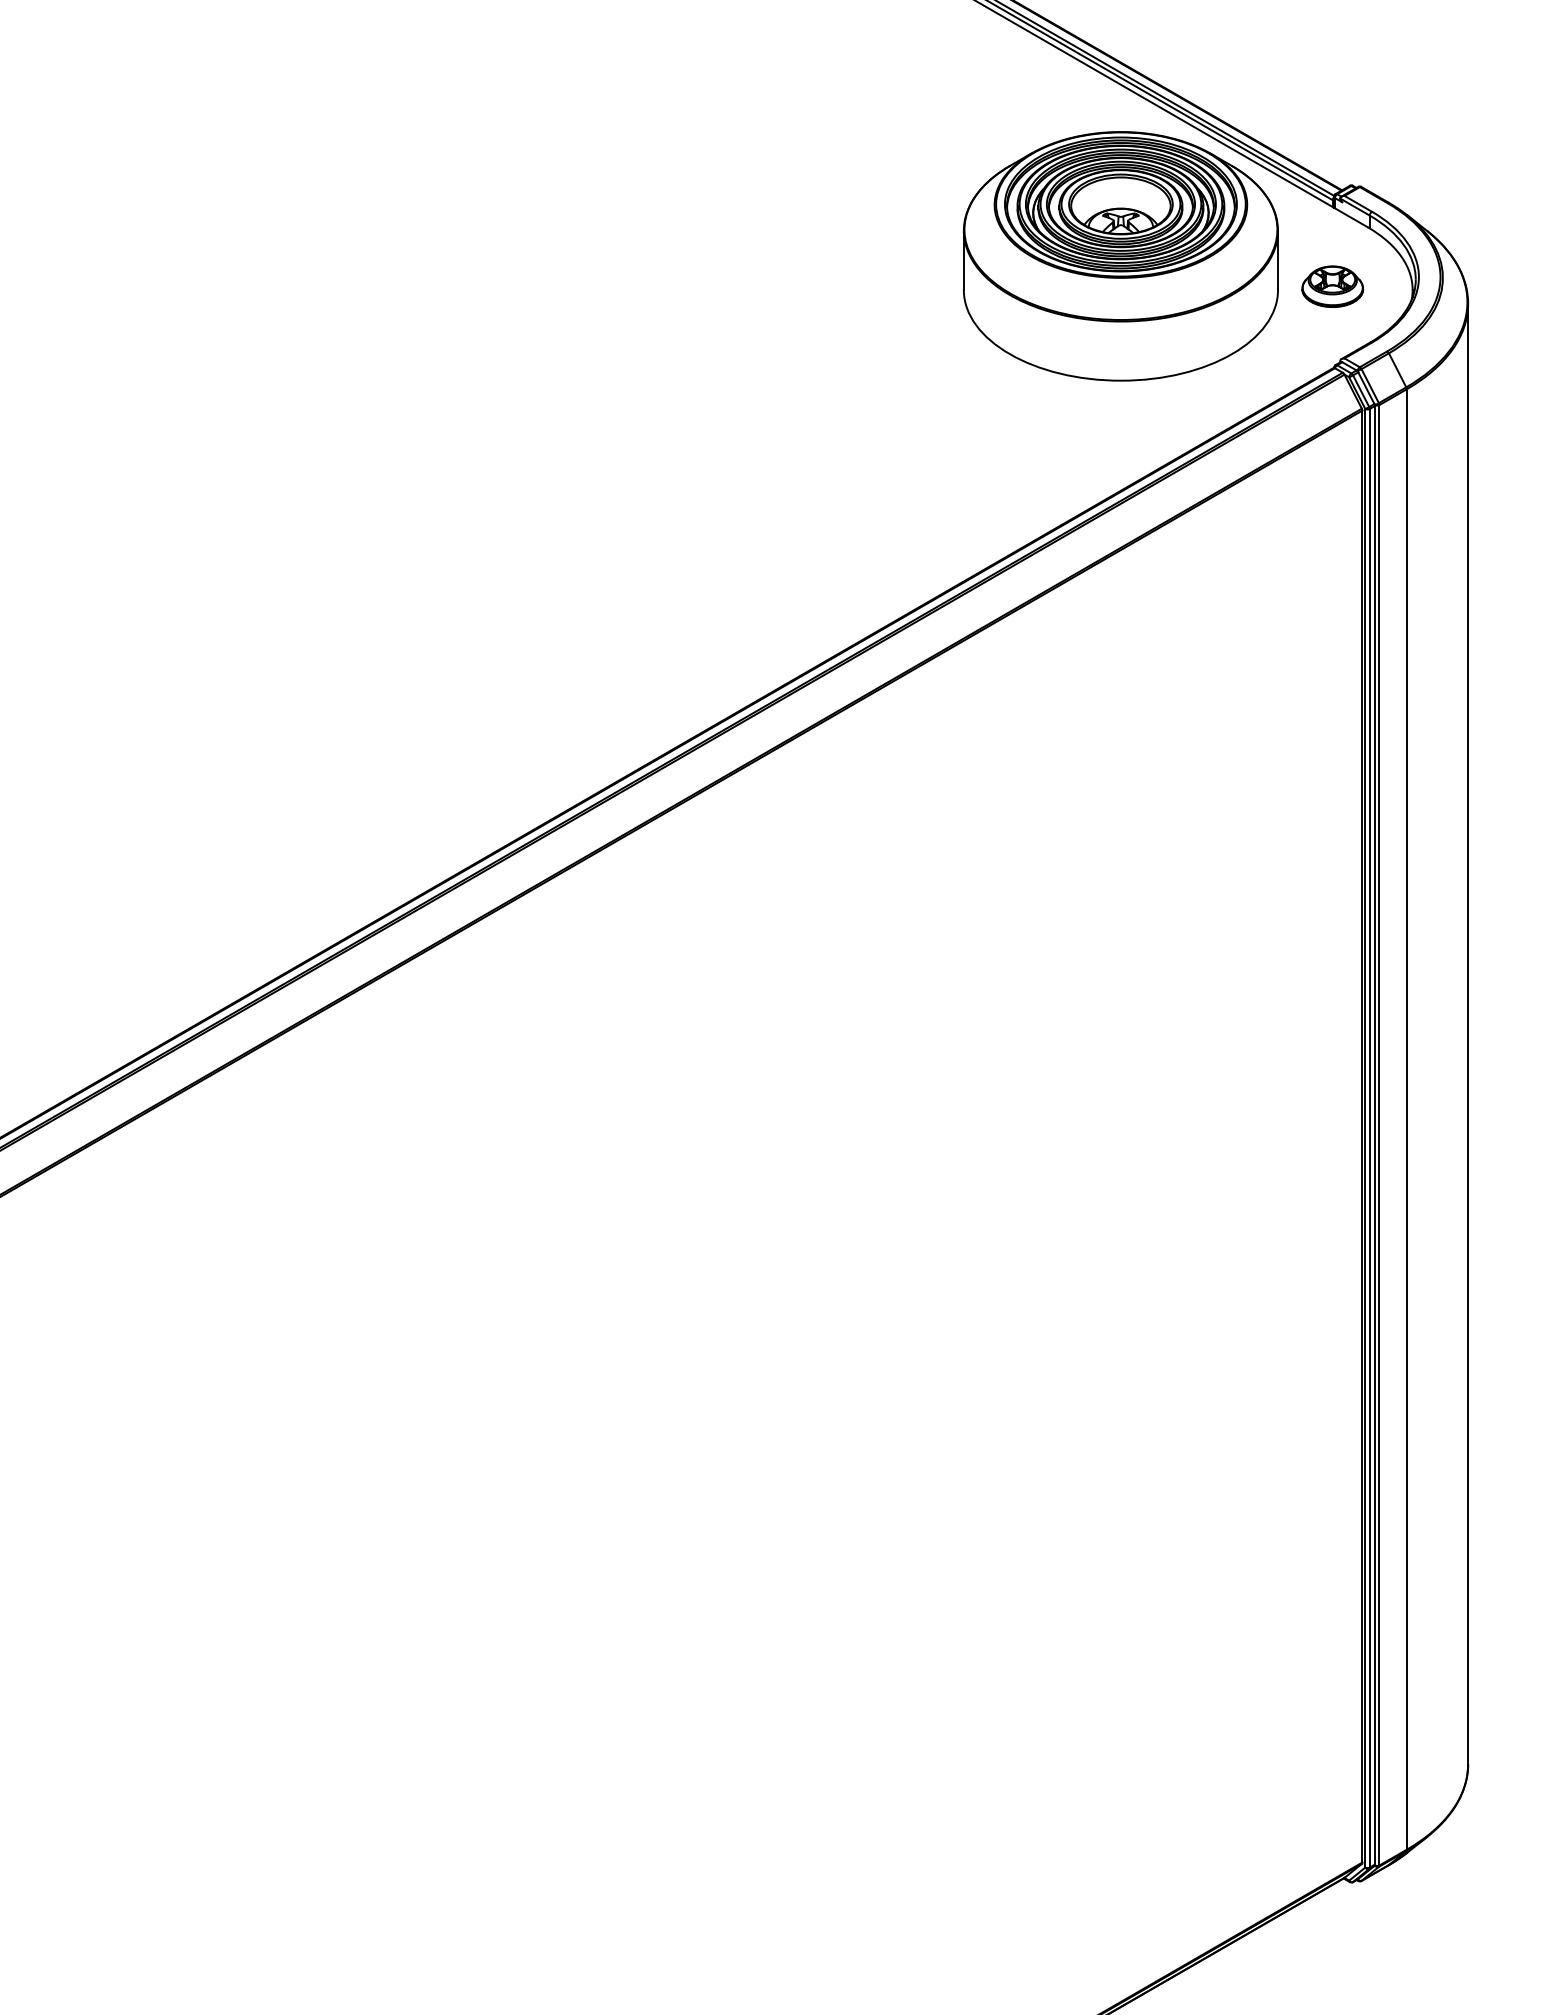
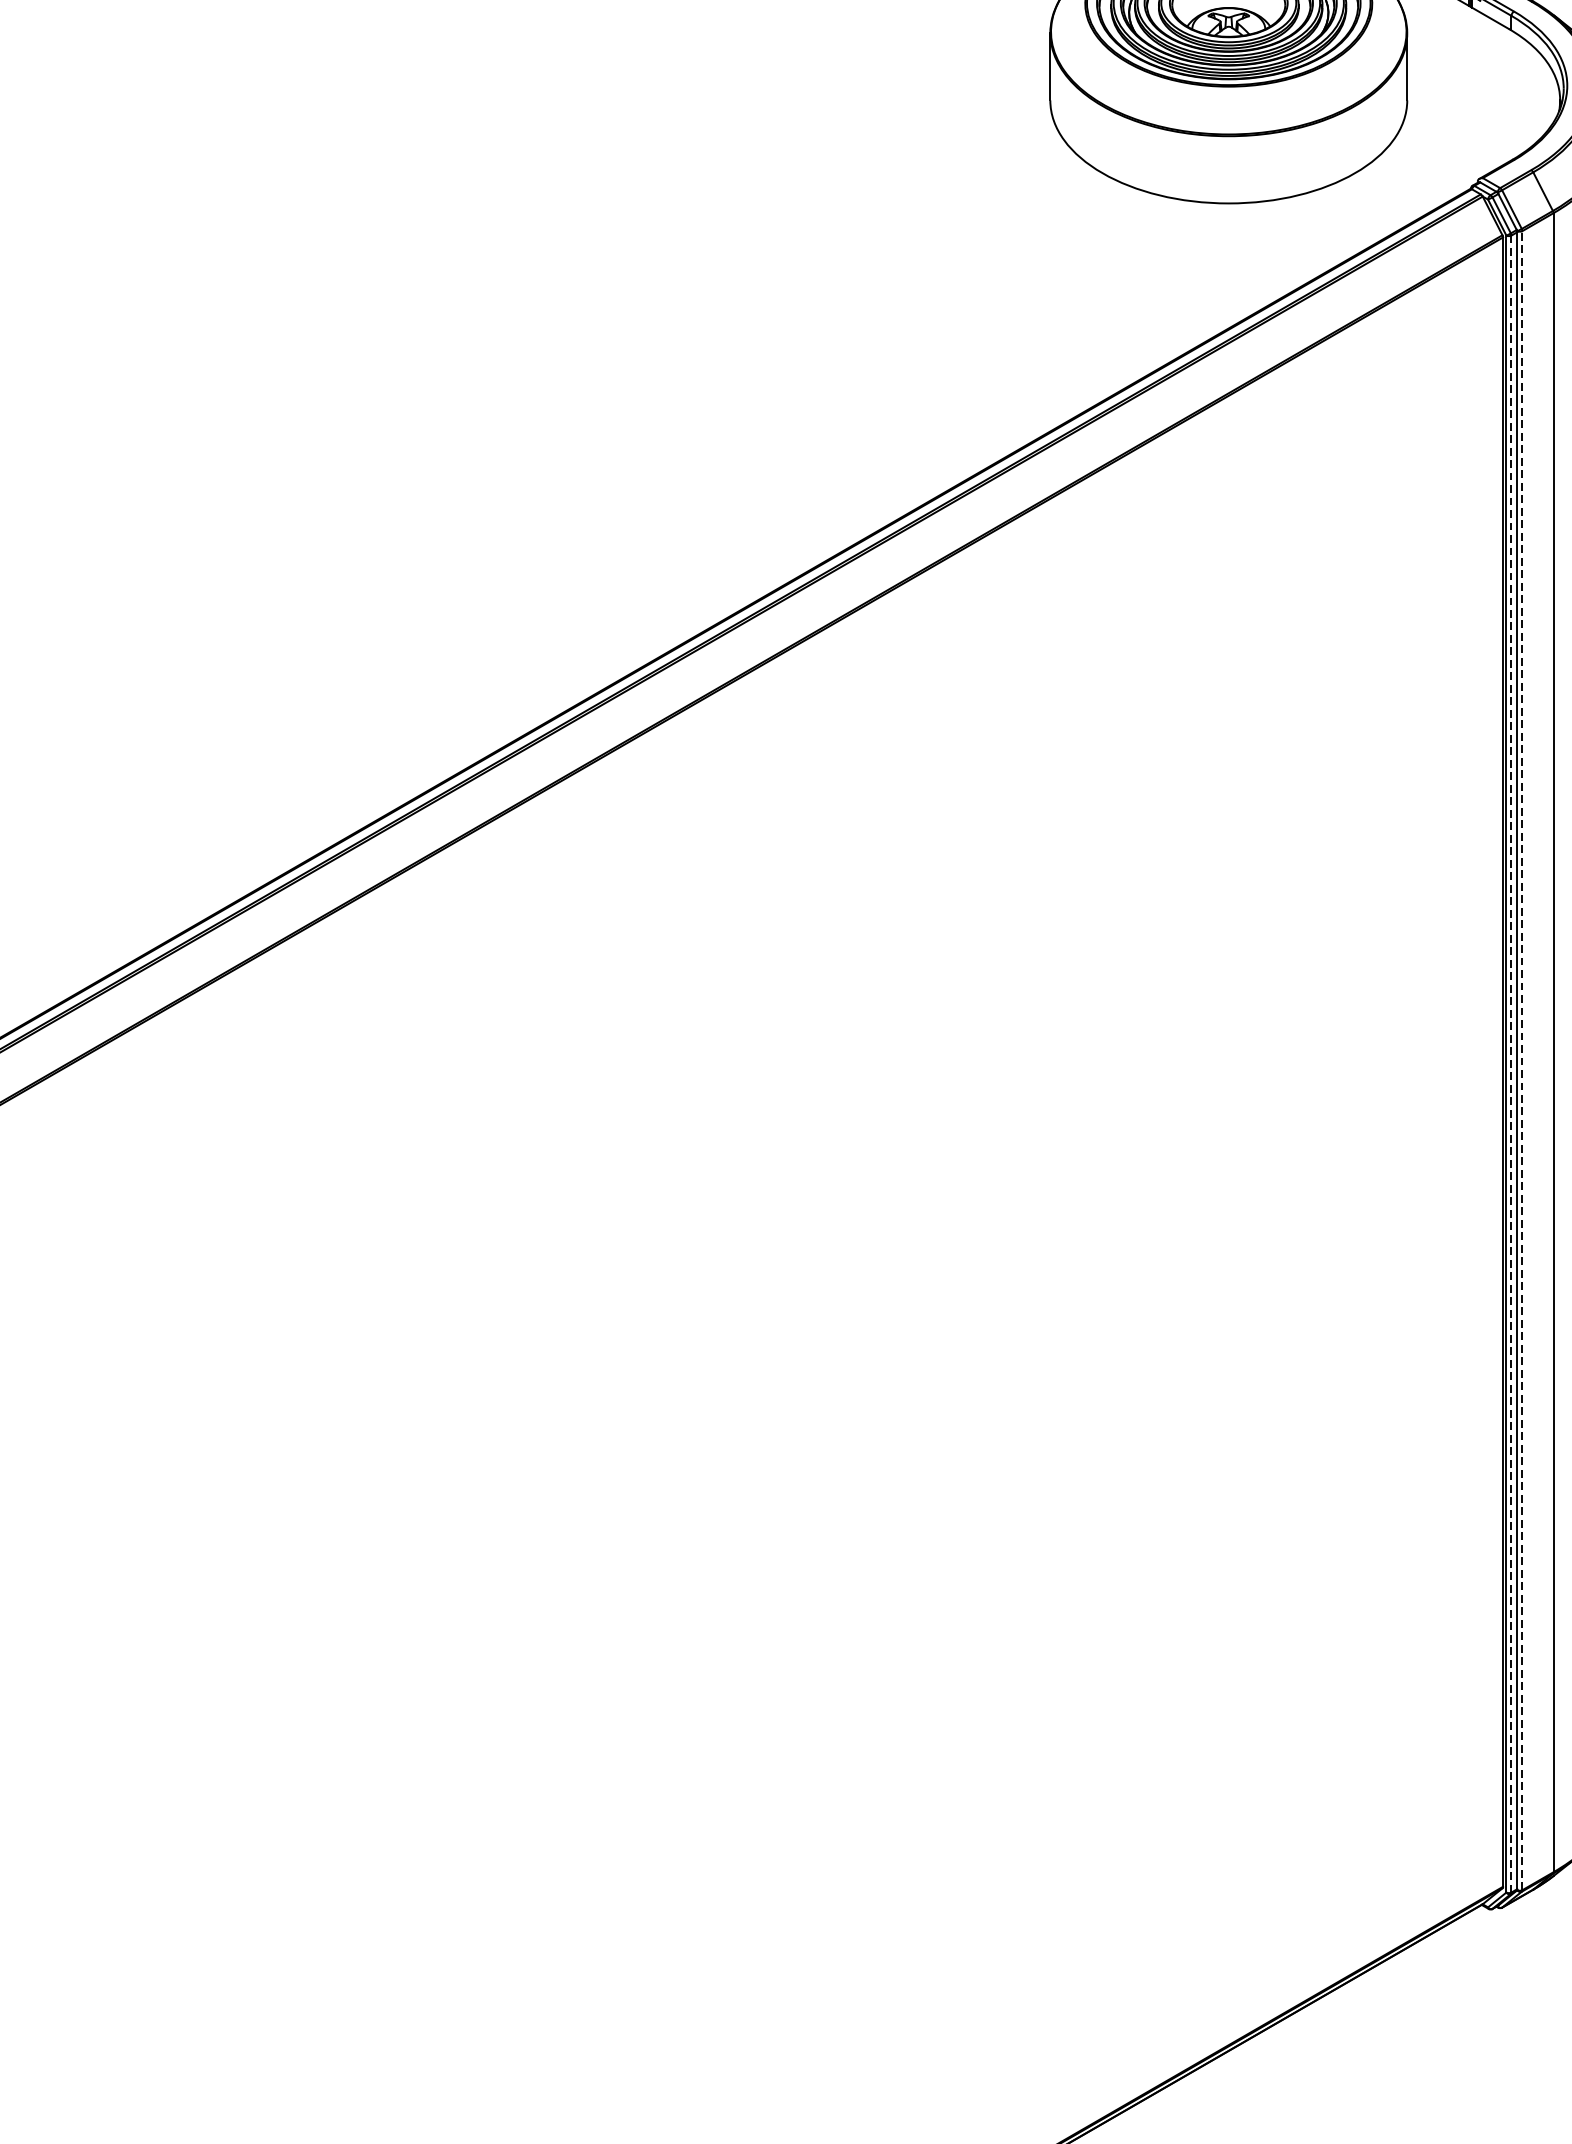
part: (1332, 286) -> (1469, 96), removed
line: (1379, 1134) -> (1522, 1059), solid -> dashed
line: (1369, 1137) -> (1511, 1063), solid -> dashed

